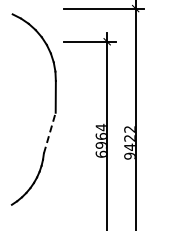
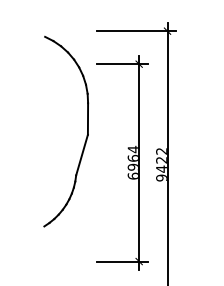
line: (50, 132) -> (82, 154), dashed -> solid

